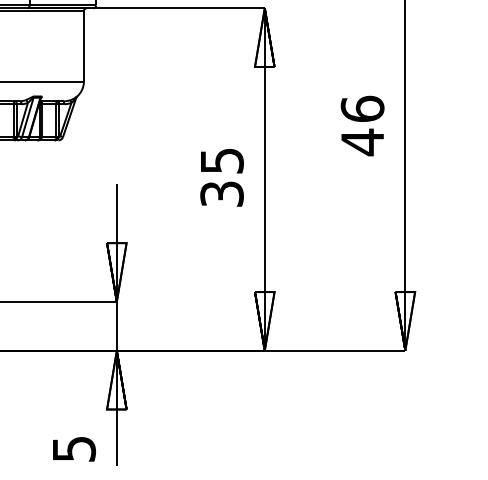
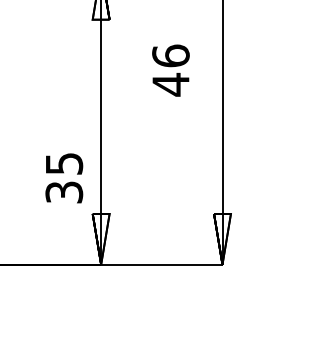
text: (362, 125) -> (170, 70), moved
text: (221, 177) -> (63, 178), moved

